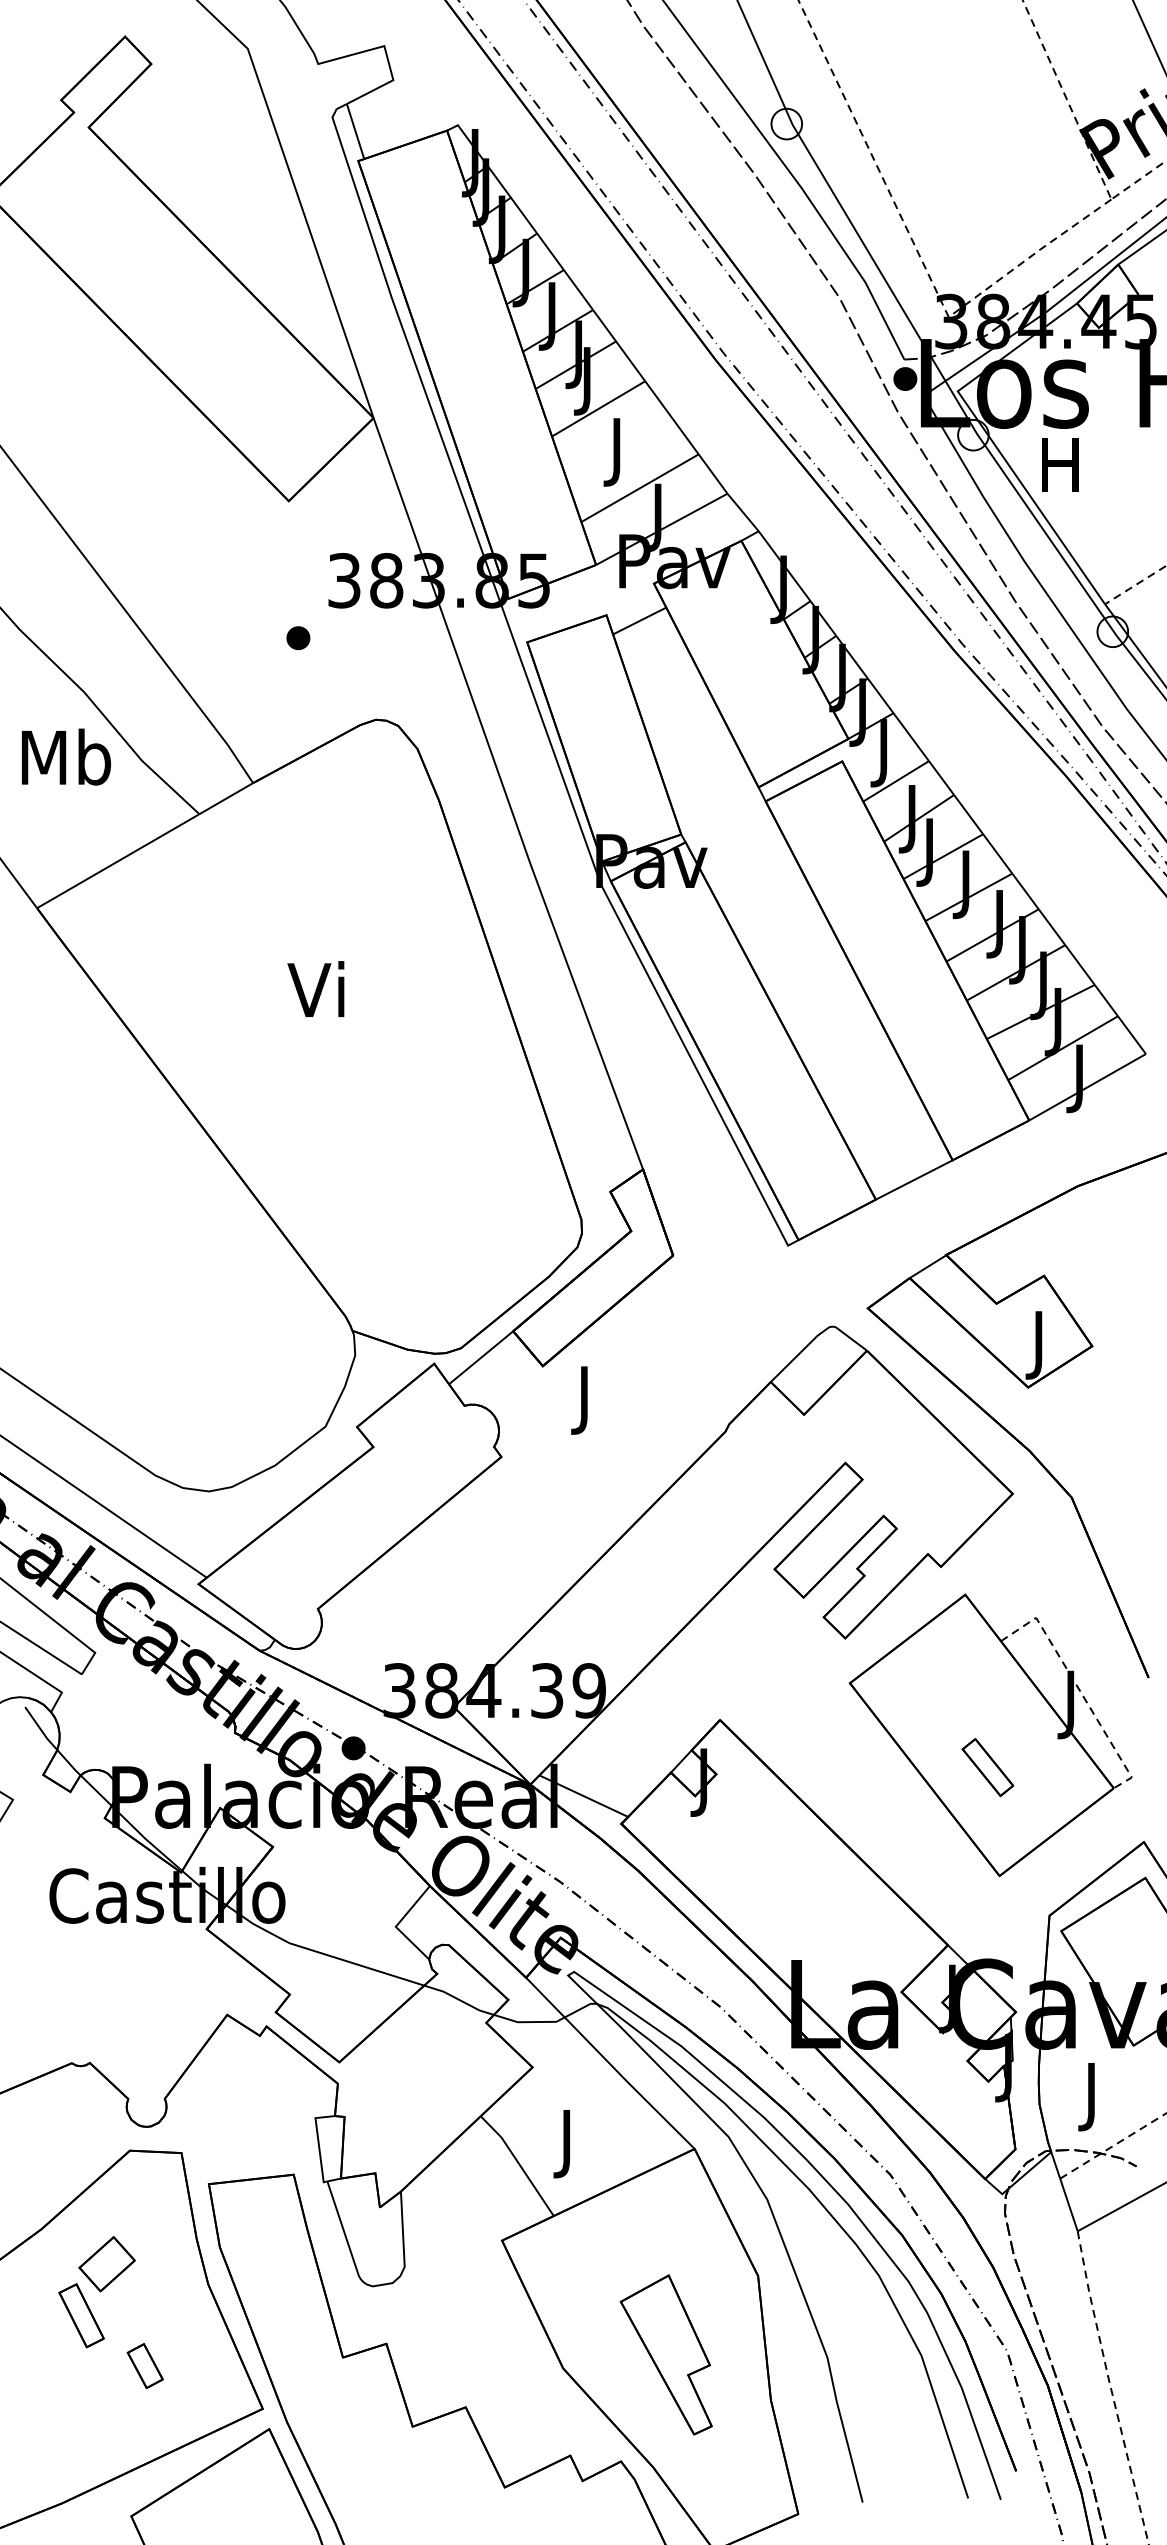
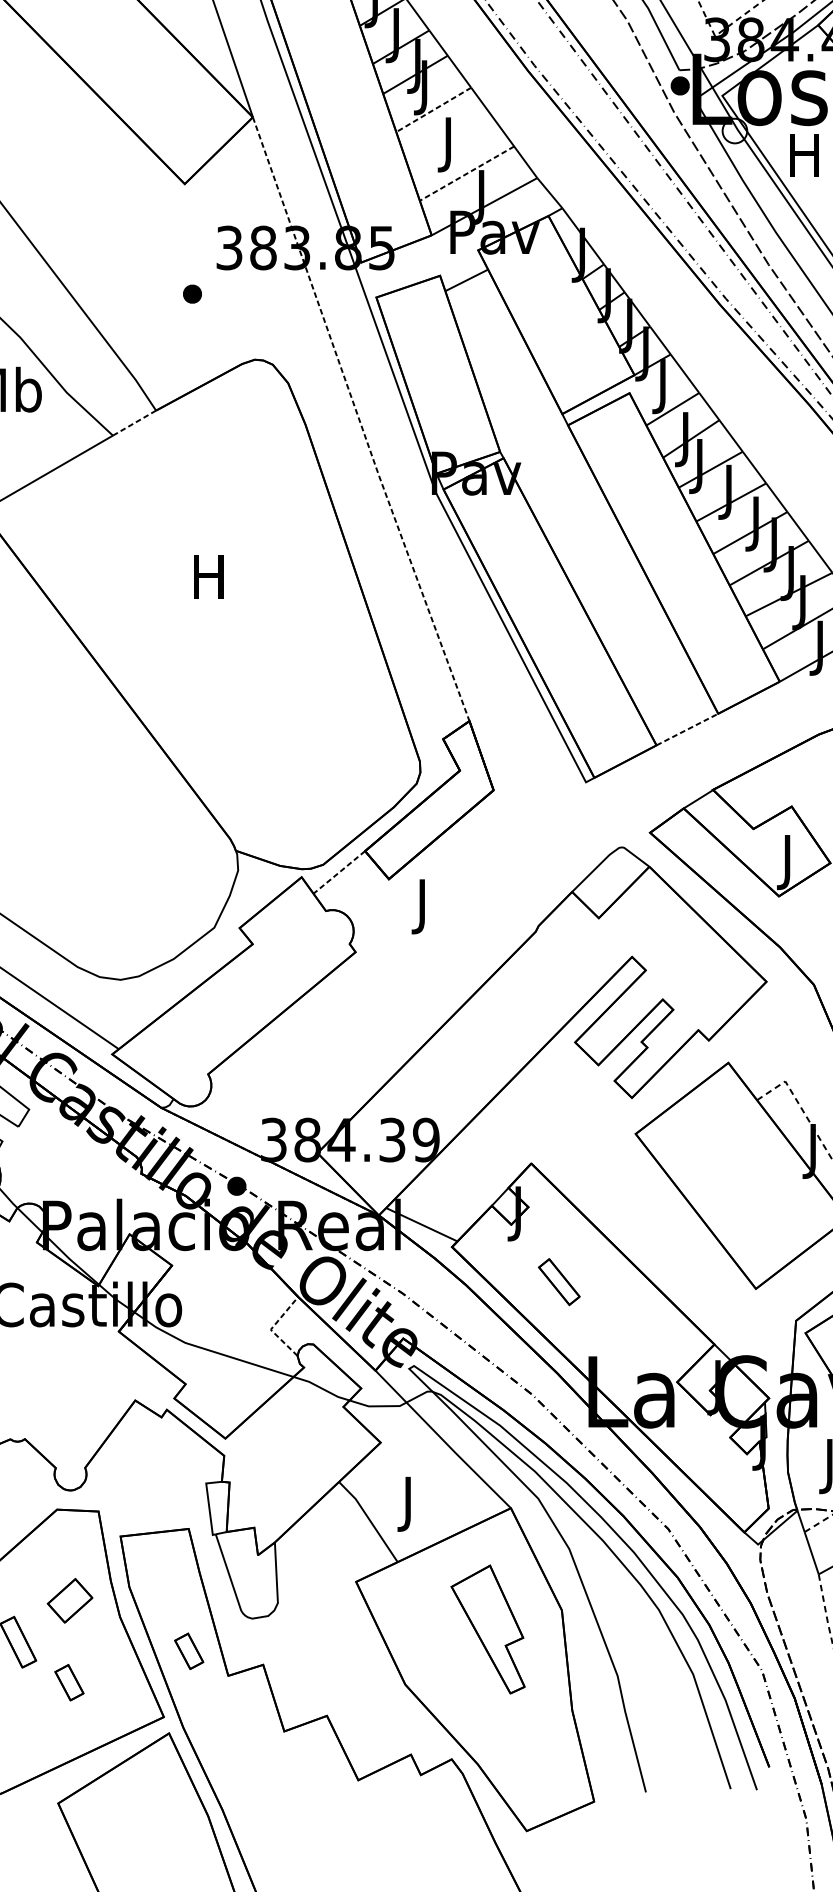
line: (598, 409) -> (433, 110), solid -> dashed
line: (640, 488) -> (467, 173), solid -> dashed
line: (506, 795) -> (359, 420), solid -> dashed
line: (225, 798) -> (133, 423), solid -> dashed
text: (315, 989) -> (206, 576), Vi -> H
line: (914, 1179) -> (687, 729), solid -> dashed
line: (481, 1357) -> (339, 872), solid -> dashed
part: (987, 1767) -> (559, 1282), moved
line: (397, 1924) -> (272, 1327), solid -> dashed
part: (106, 2264) -> (69, 1601), moved
part: (293, 2327) -> (188, 1651), added
part: (665, 2354) -> (487, 1629), moved

